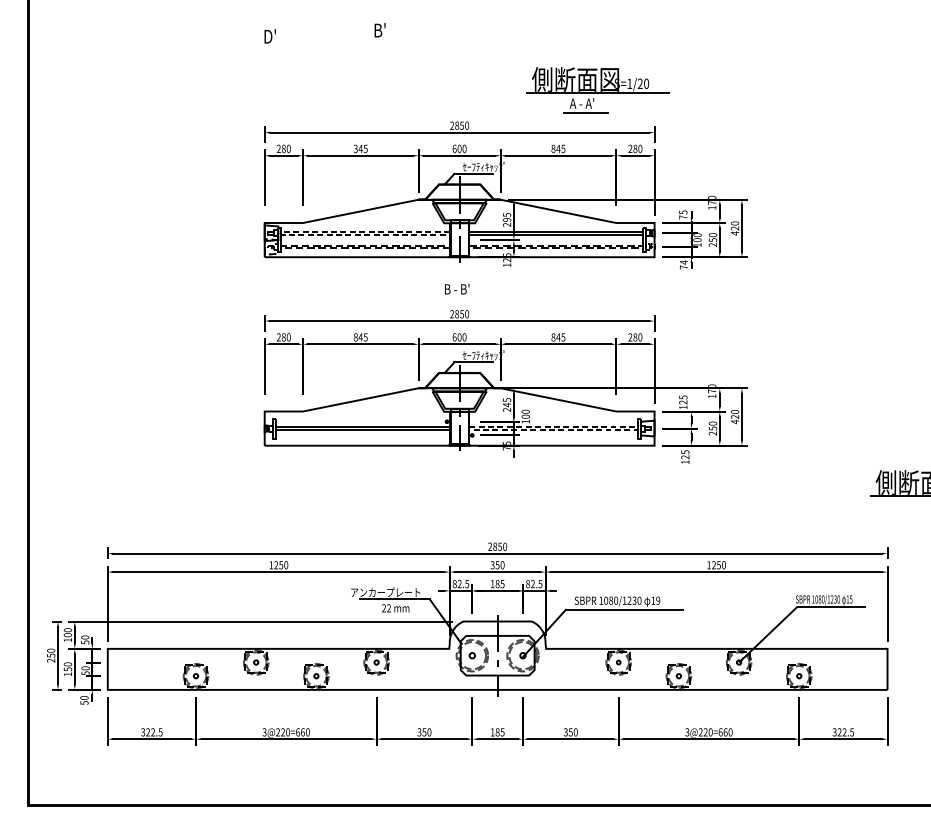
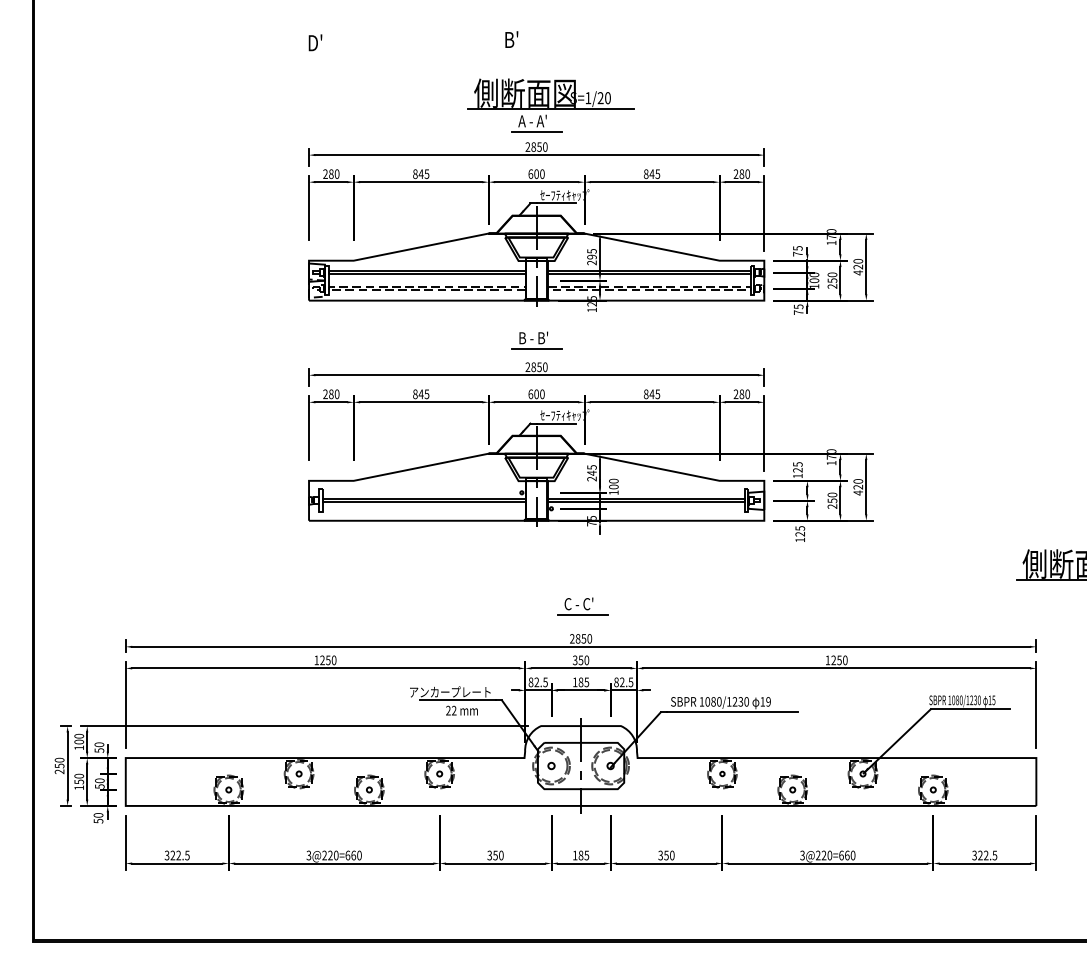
text: (379, 30) -> (511, 39), moved
part: (597, 90) -> (550, 105), moved
text: (355, 148) -> (415, 173), 345 -> 845
line: (281, 233) -> (328, 272), dashed -> solid
text: (683, 262) -> (798, 306), 74 -> 75
line: (459, 299) -> (536, 349), added
line: (637, 428) -> (744, 500), dashed -> solid
part: (498, 519) -> (582, 606), added

